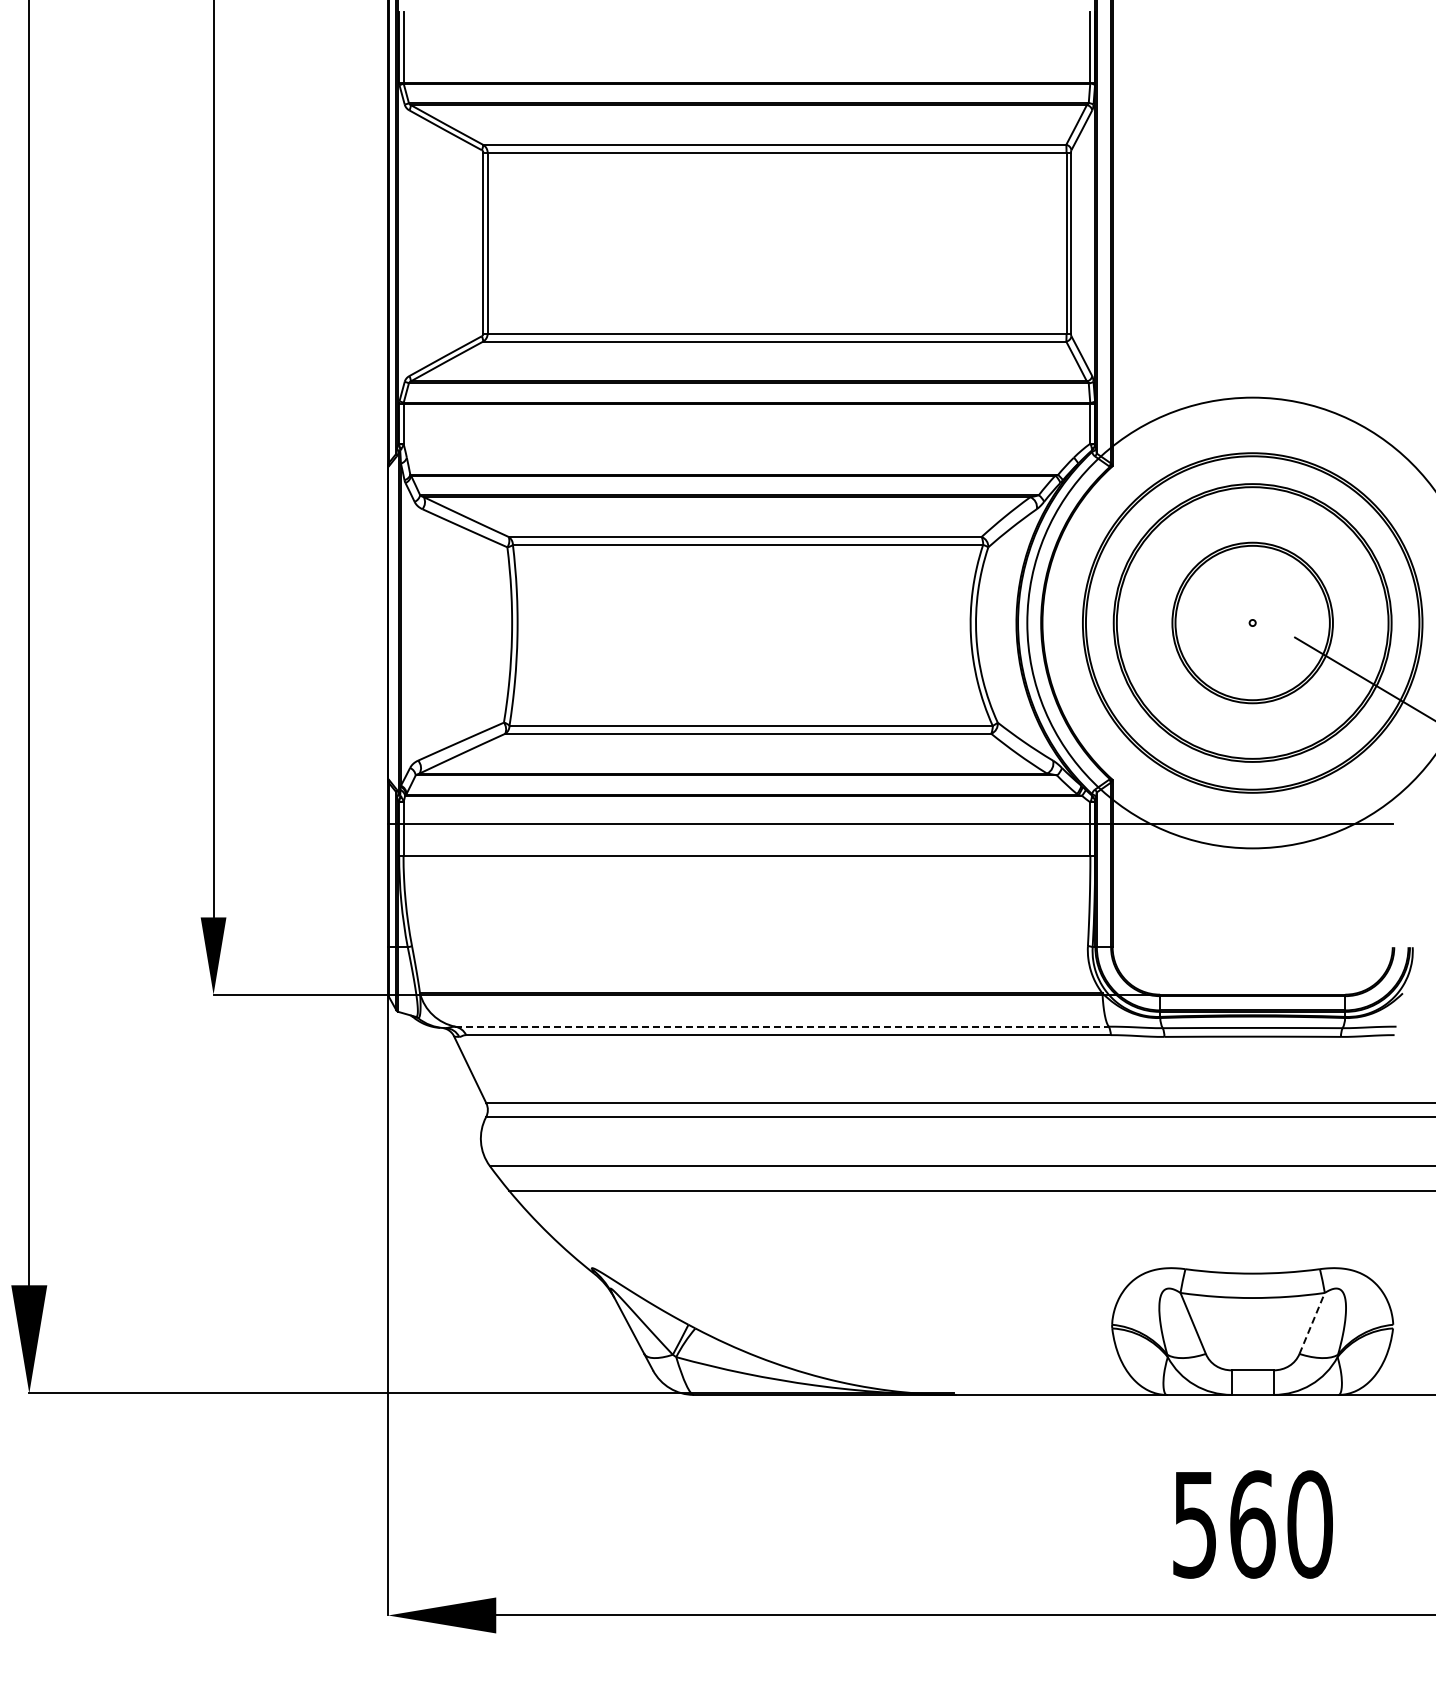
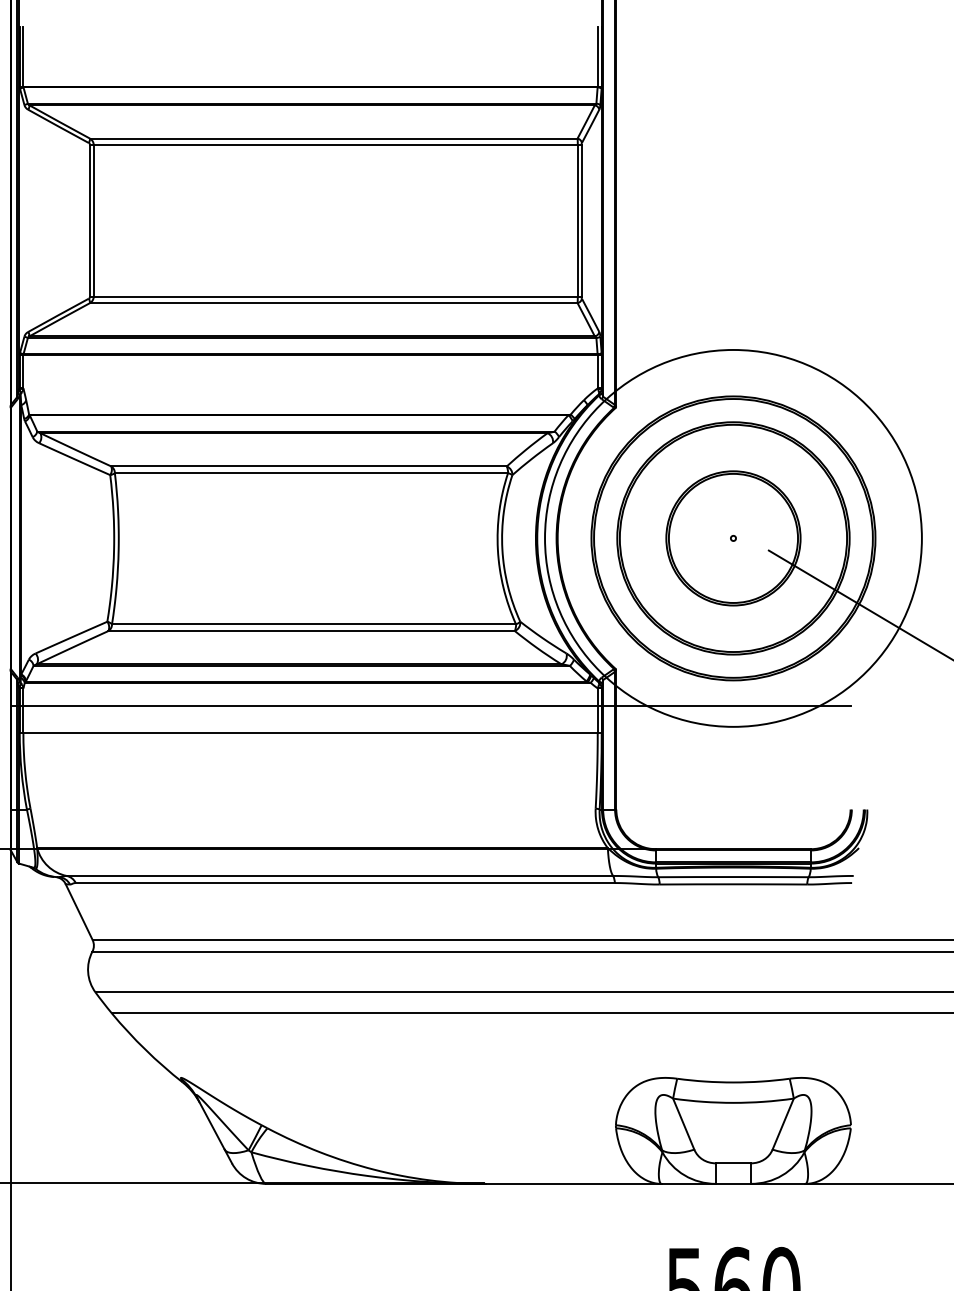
line: (782, 1026) -> (340, 875), dashed -> solid
line: (1312, 1323) -> (783, 1124), dashed -> solid

